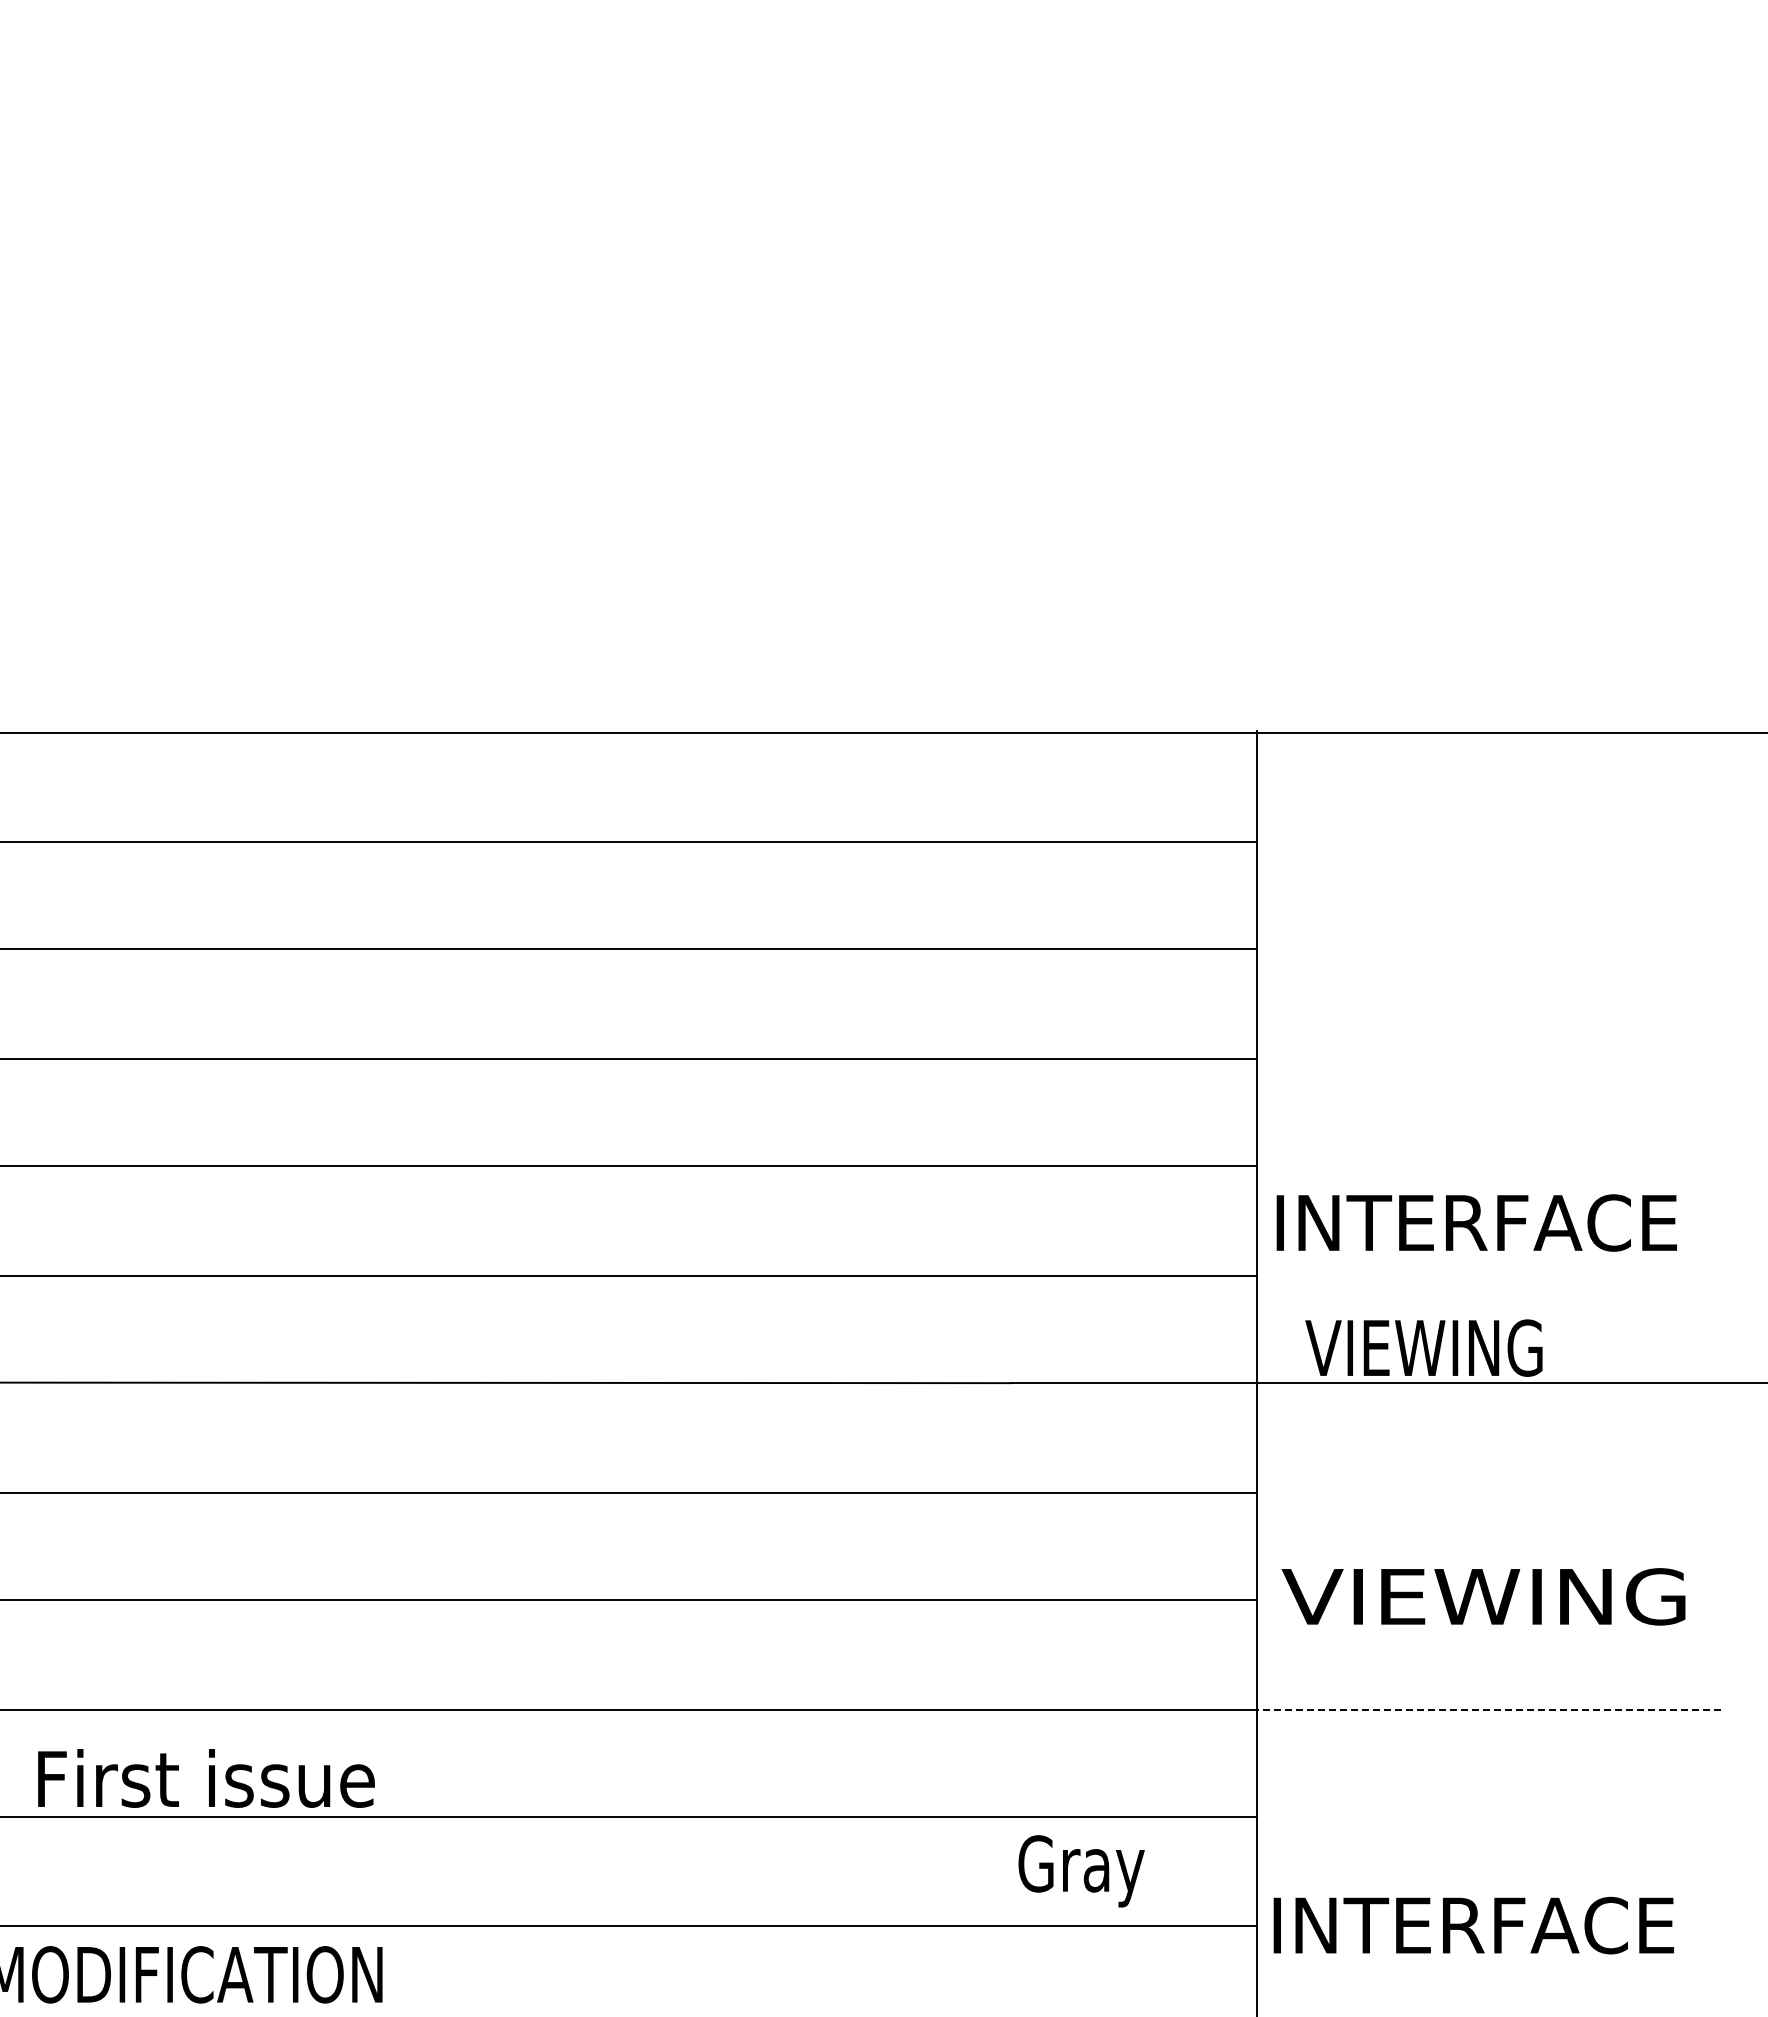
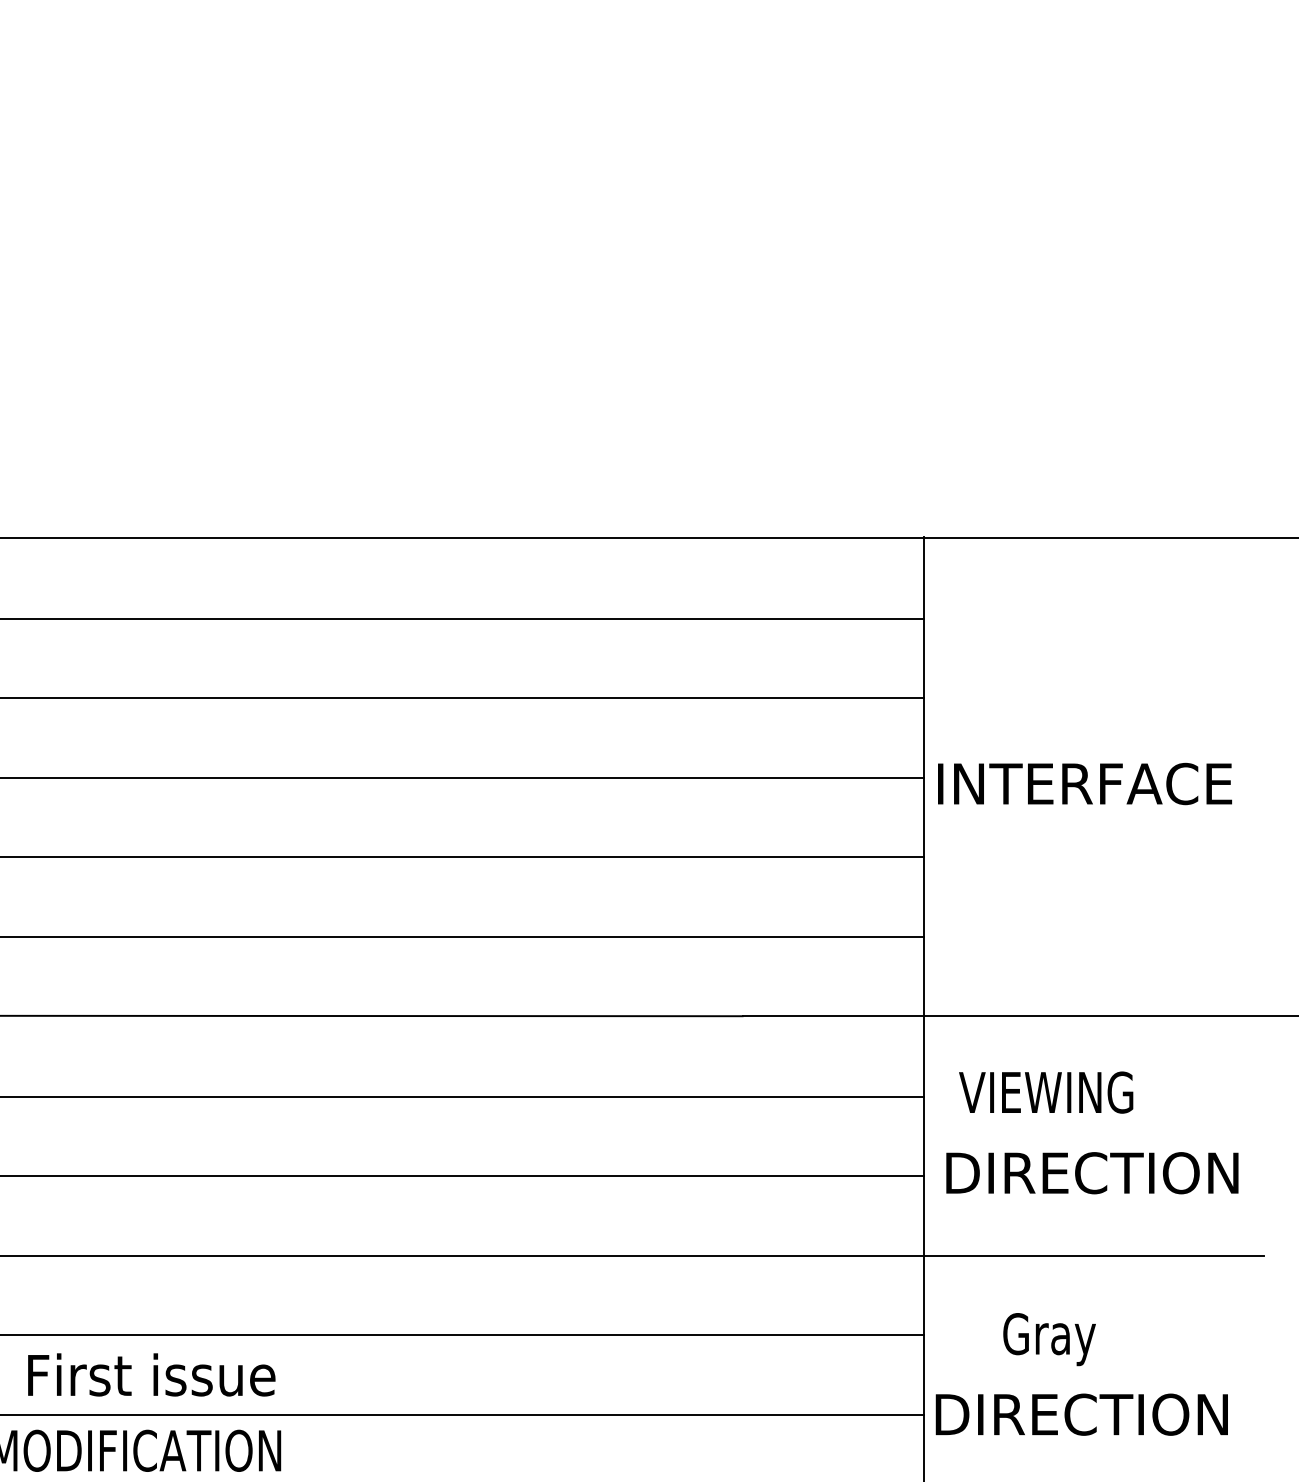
text: (1476, 1222) -> (1084, 783), moved
text: (1423, 1347) -> (1045, 1092), moved
text: (1483, 1596) -> (1089, 1172), VIEWING -> DIRECTION
line: (1488, 1709) -> (1093, 1255), dashed -> solid
text: (206, 1778) -> (151, 1374), moved
text: (1081, 1871) -> (1049, 1339), moved
text: (1477, 1925) -> (1085, 1414), INTERFACE -> DIRECTION

